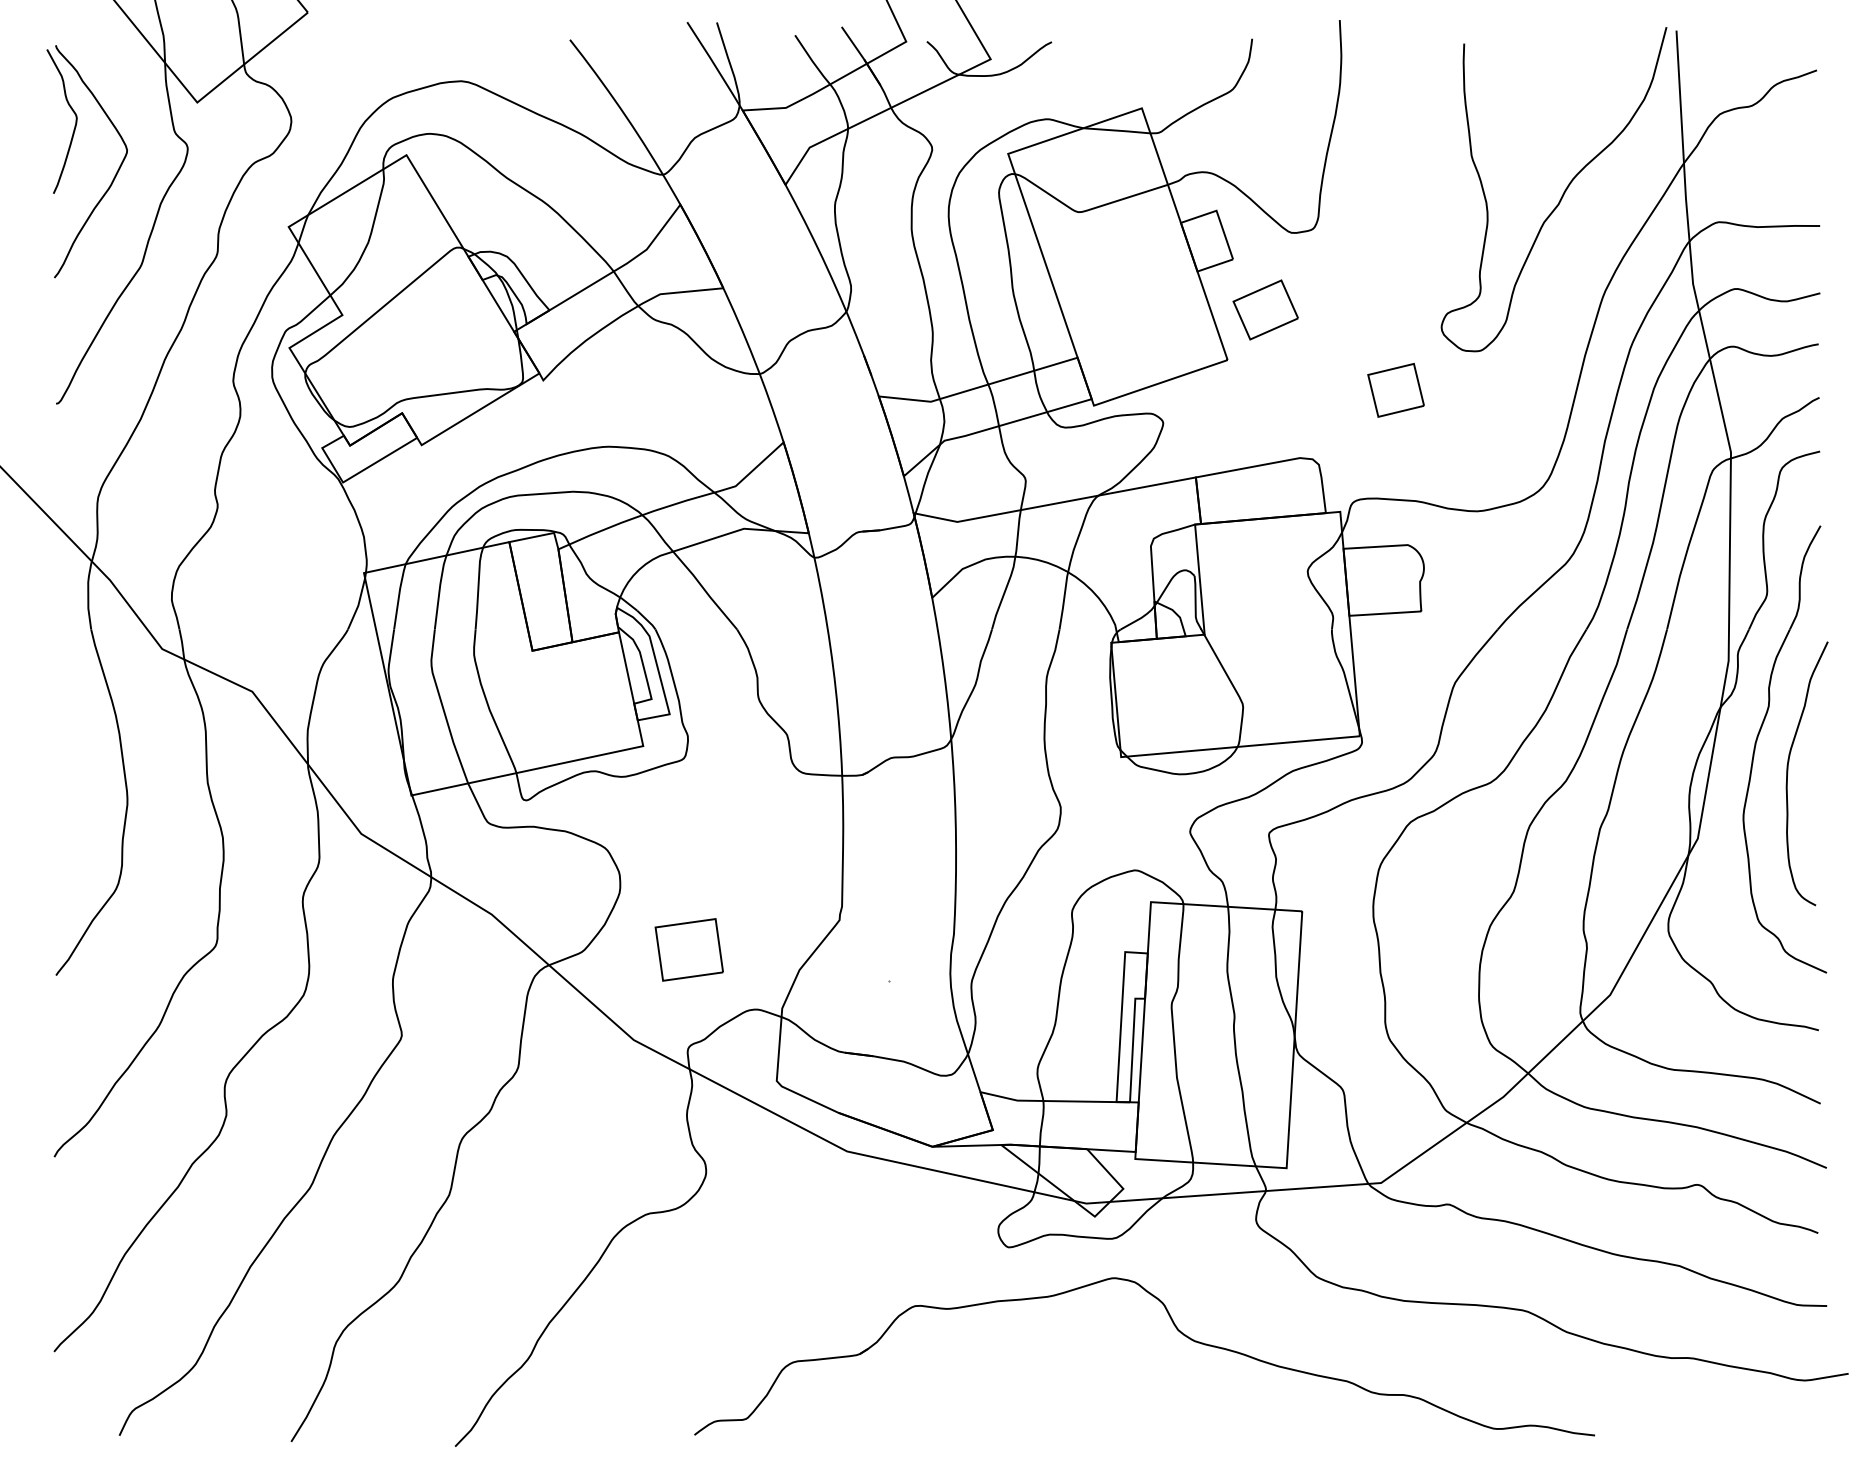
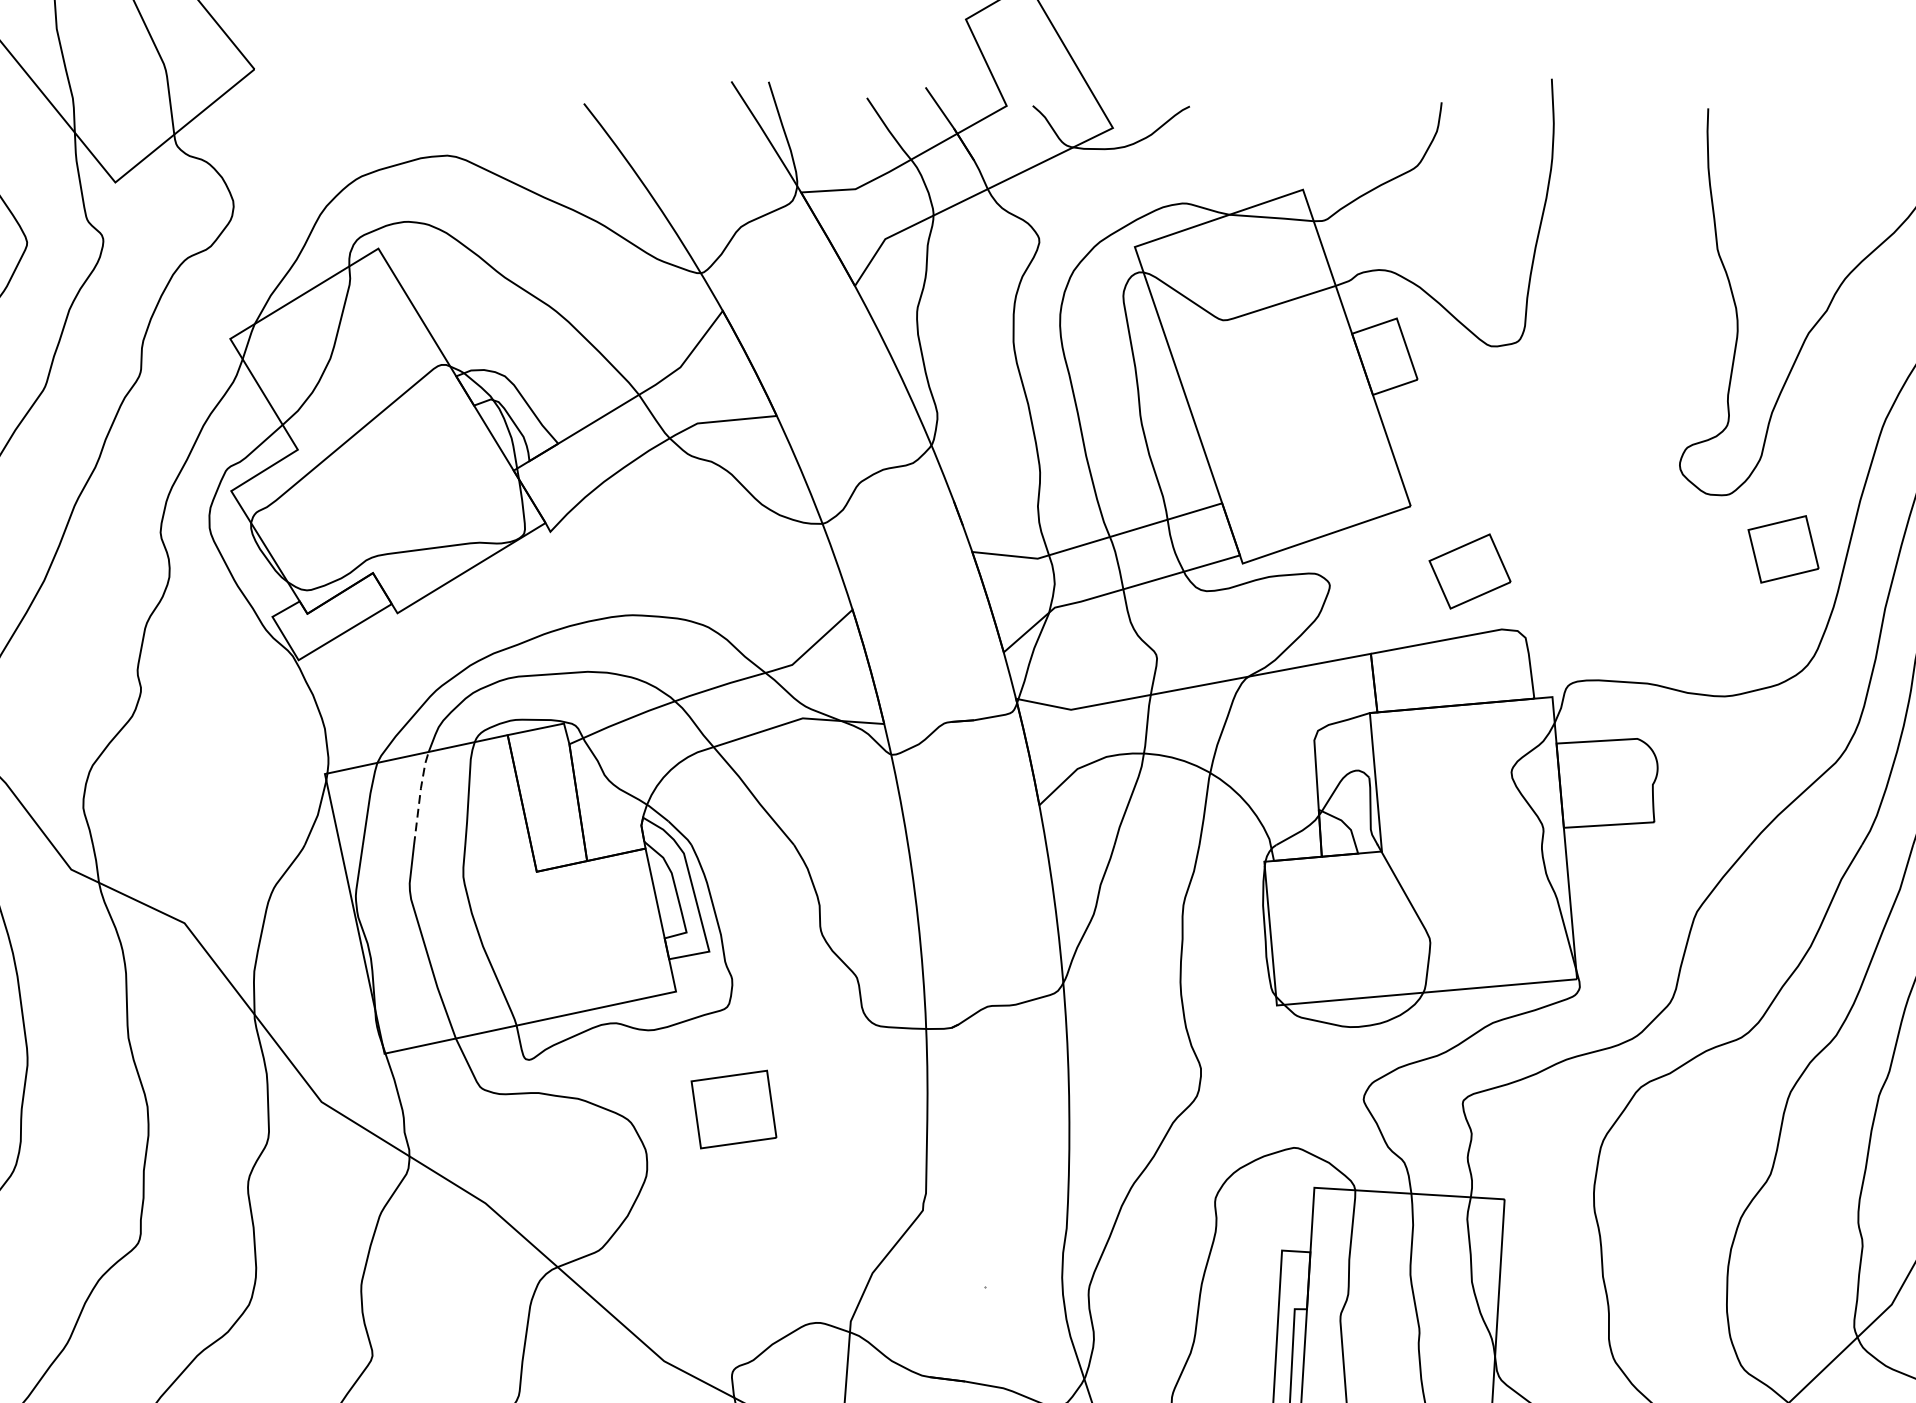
part: (1265, 309) -> (1469, 570), moved
part: (1395, 389) -> (1782, 548), moved
line: (439, 591) -> (419, 797), solid -> dashed
part: (688, 949) -> (732, 1109), moved

